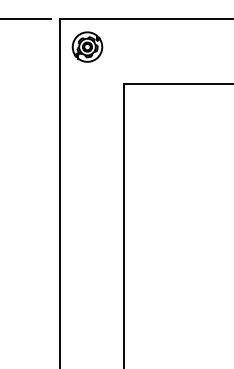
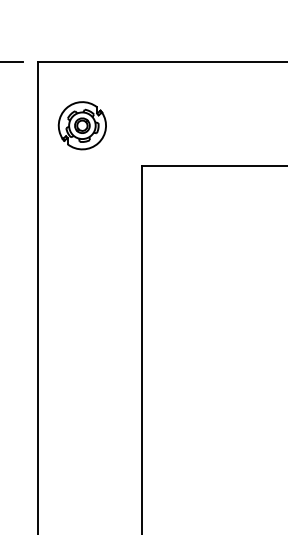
part: (87, 46) -> (82, 124), moved

